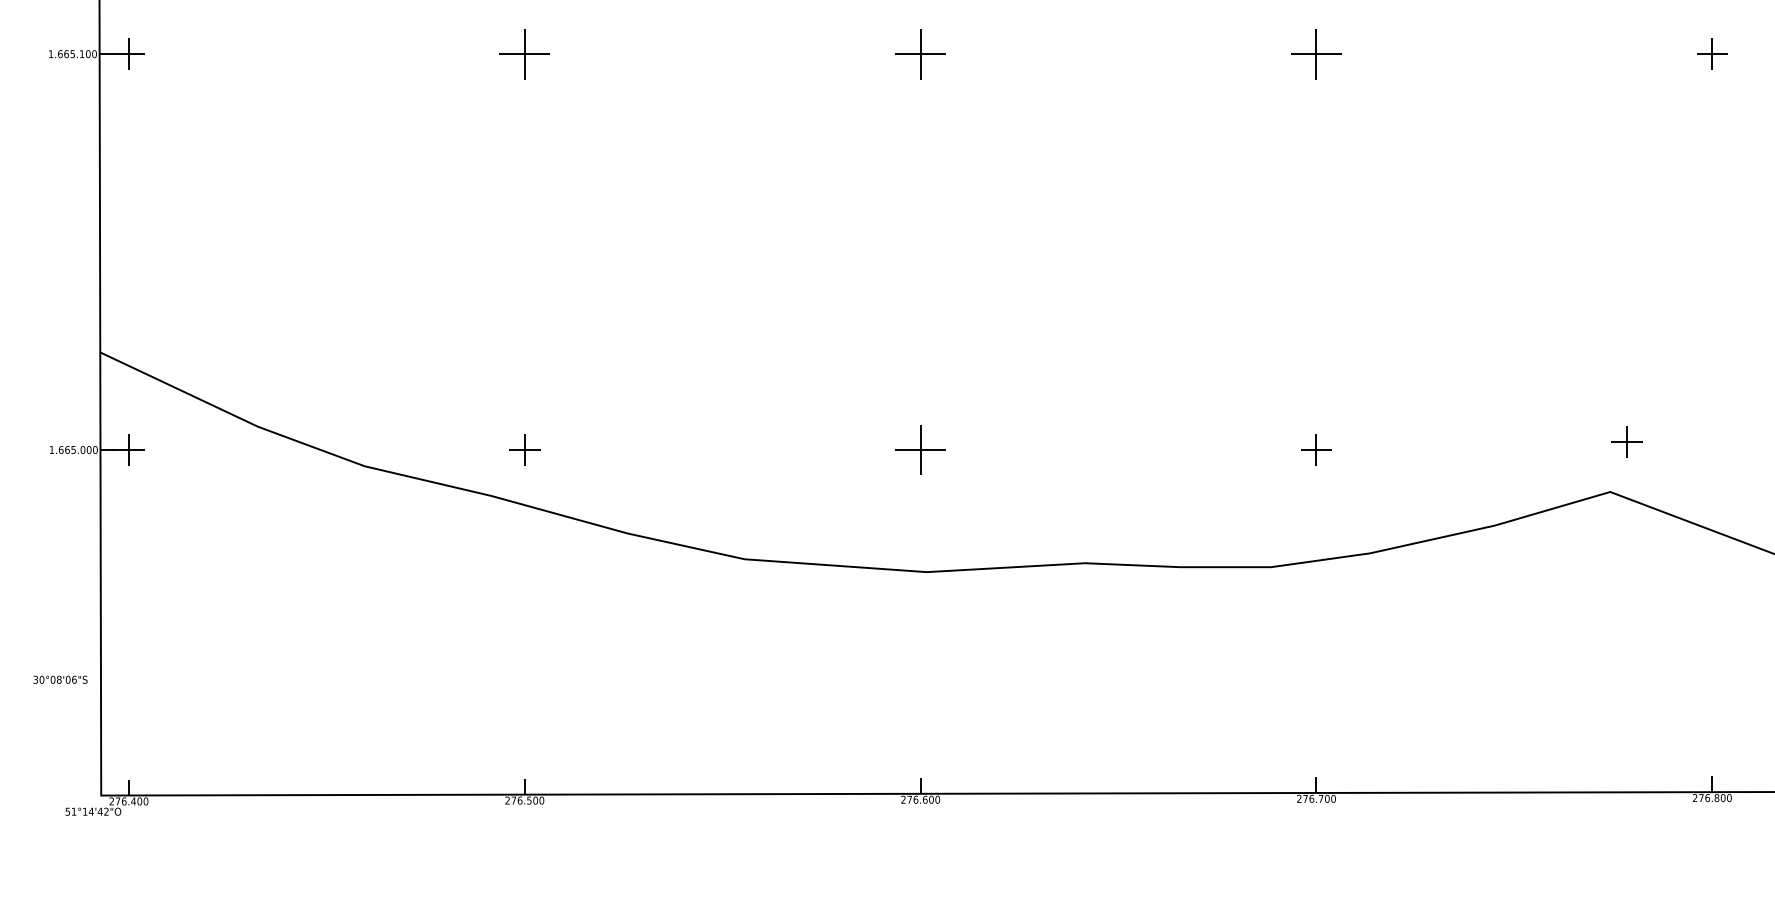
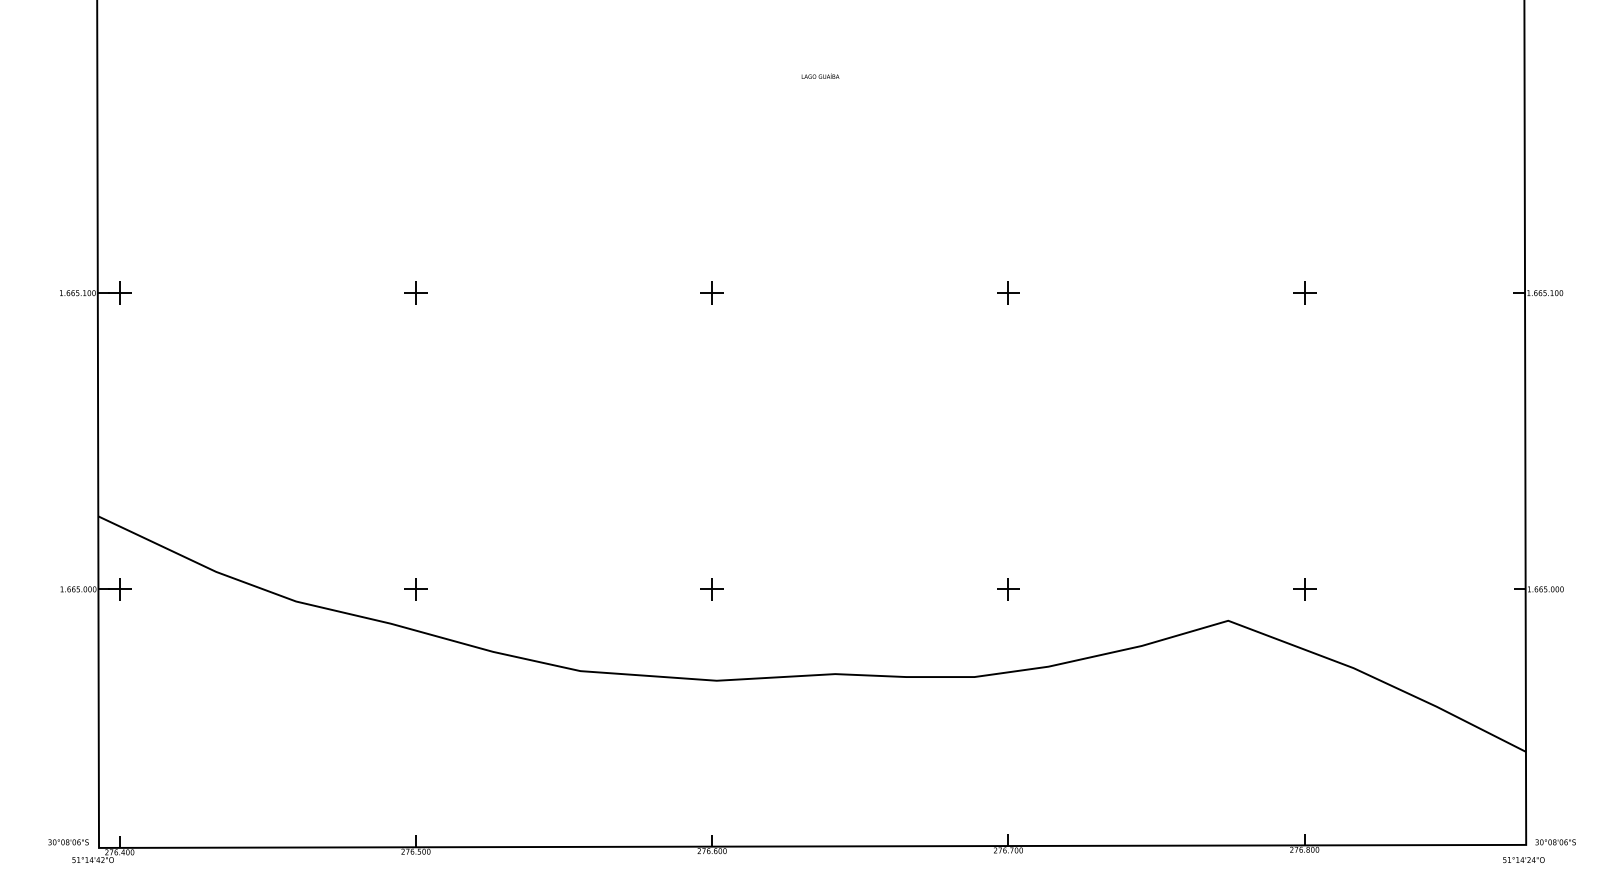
part: (524, 53) -> (415, 292), size x0.62
part: (919, 53) -> (711, 292), size x0.62
part: (1316, 53) -> (1008, 292), size x0.62
part: (1626, 442) -> (1304, 589), moved
part: (919, 450) -> (711, 589), size x0.62
text: (60, 680) -> (68, 842), moved

